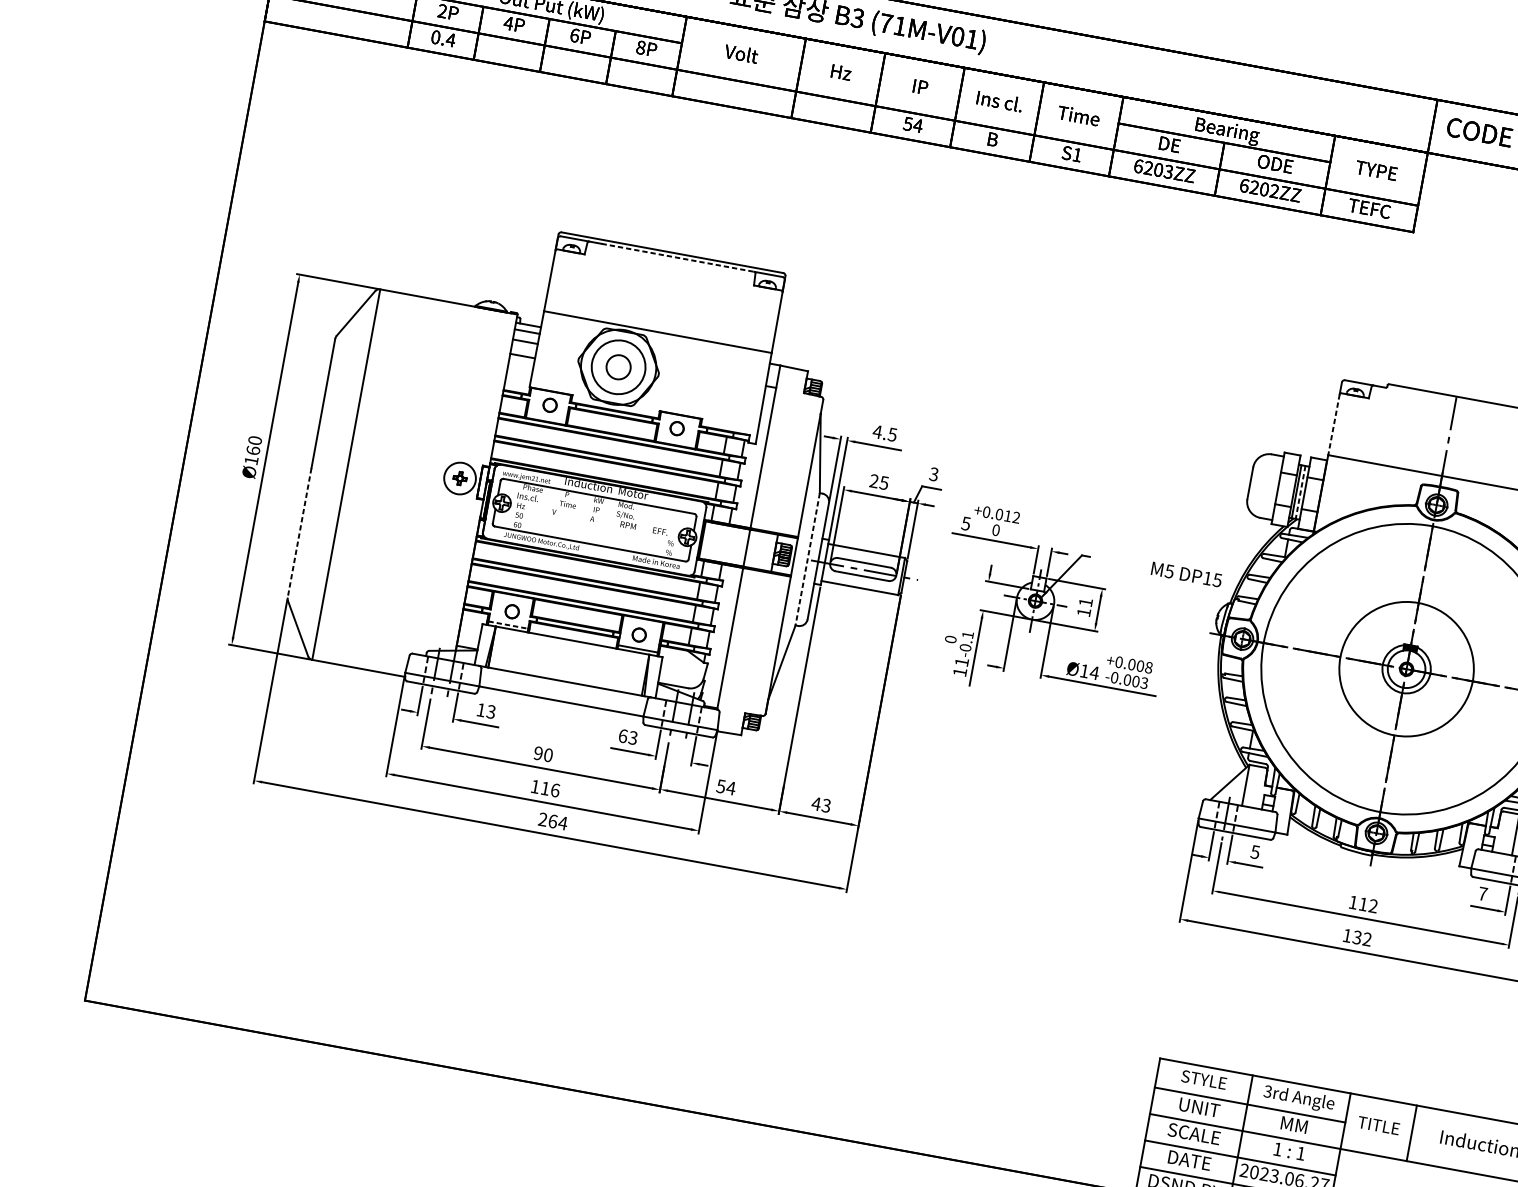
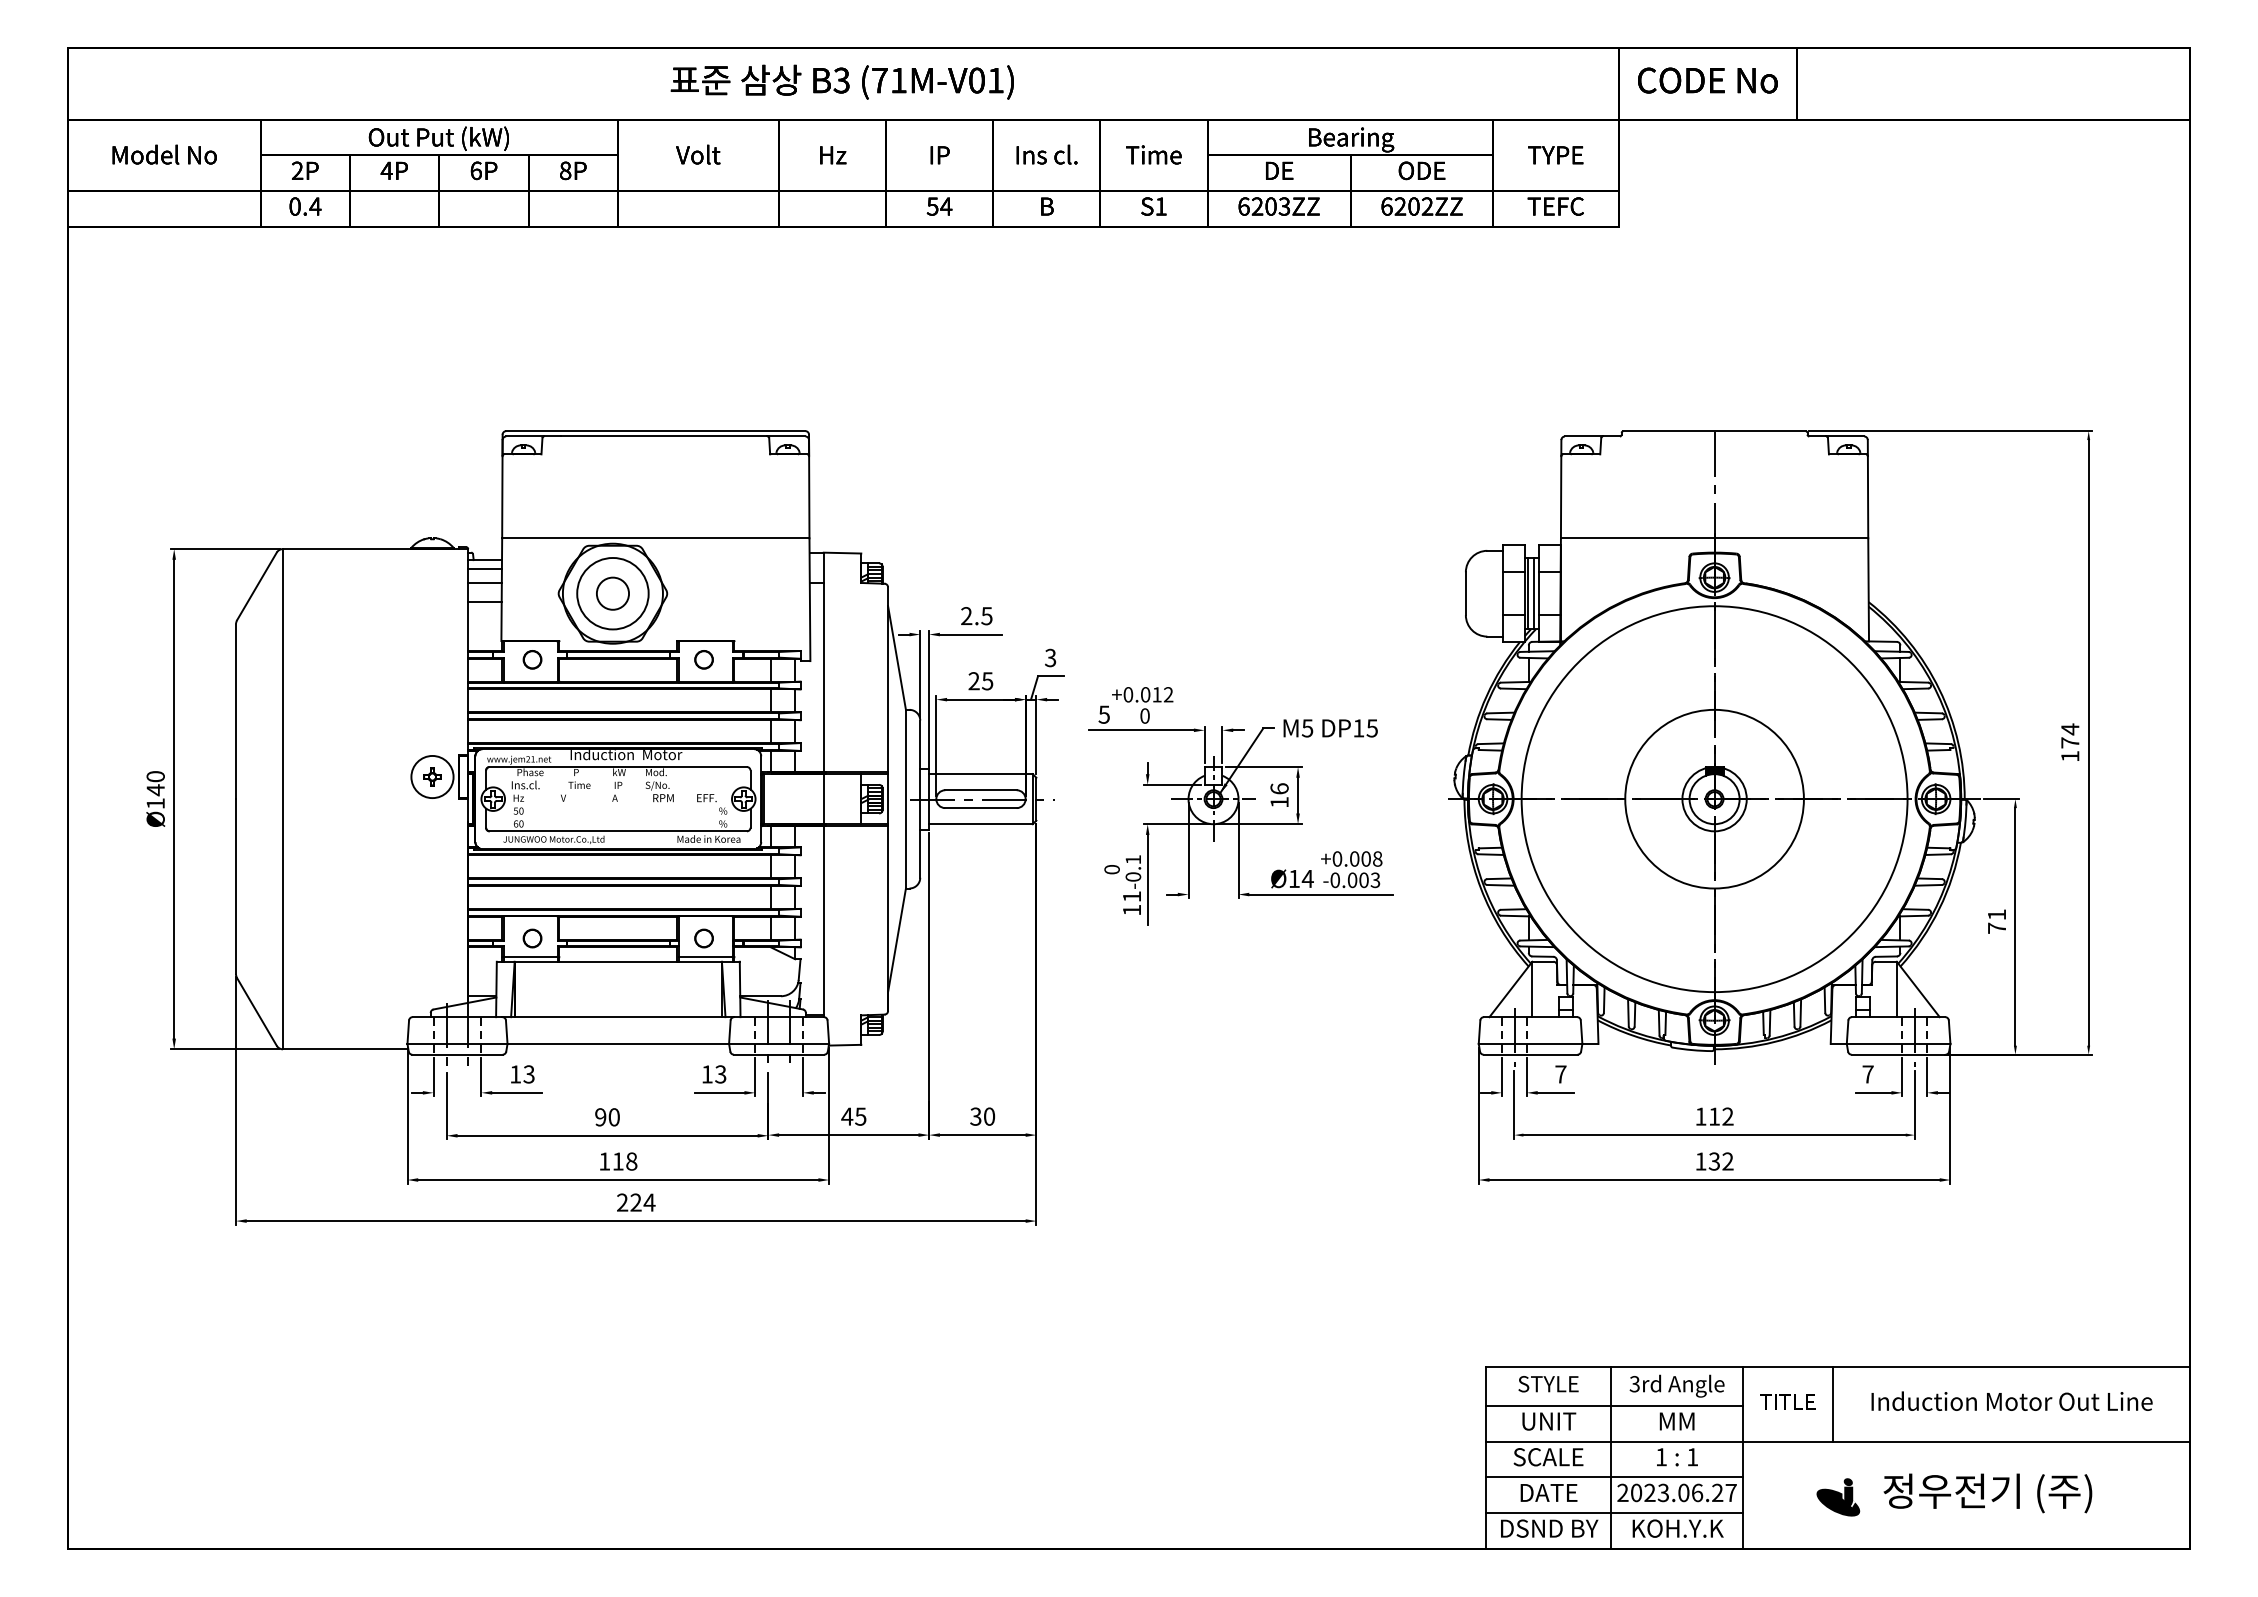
line: (678, 257) -> (664, 436), dashed -> solid
line: (1334, 424) -> (1561, 497), dashed -> solid
text: (877, 431) -> (966, 615), 4.5 -> 2.5
text: (253, 450) -> (155, 790), 160 -> 140
line: (1300, 492) -> (1533, 593), dashed -> solid
line: (299, 532) -> (235, 886), dashed -> solid
line: (807, 559) -> (905, 799), dashed -> solid
text: (1186, 574) -> (1330, 728), moved
text: (1085, 602) -> (1279, 788), 11 -> 16
line: (508, 624) -> (530, 956), dashed -> solid
text: (623, 736) -> (707, 1074), 63 -> 13
text: (725, 787) -> (853, 1116), 54 -> 45
text: (555, 790) -> (631, 1161), 116 -> 118
text: (821, 804) -> (982, 1116), 43 -> 30
text: (552, 821) -> (635, 1202), 264 -> 224
text: (1255, 852) -> (1560, 1074), 5 -> 7

